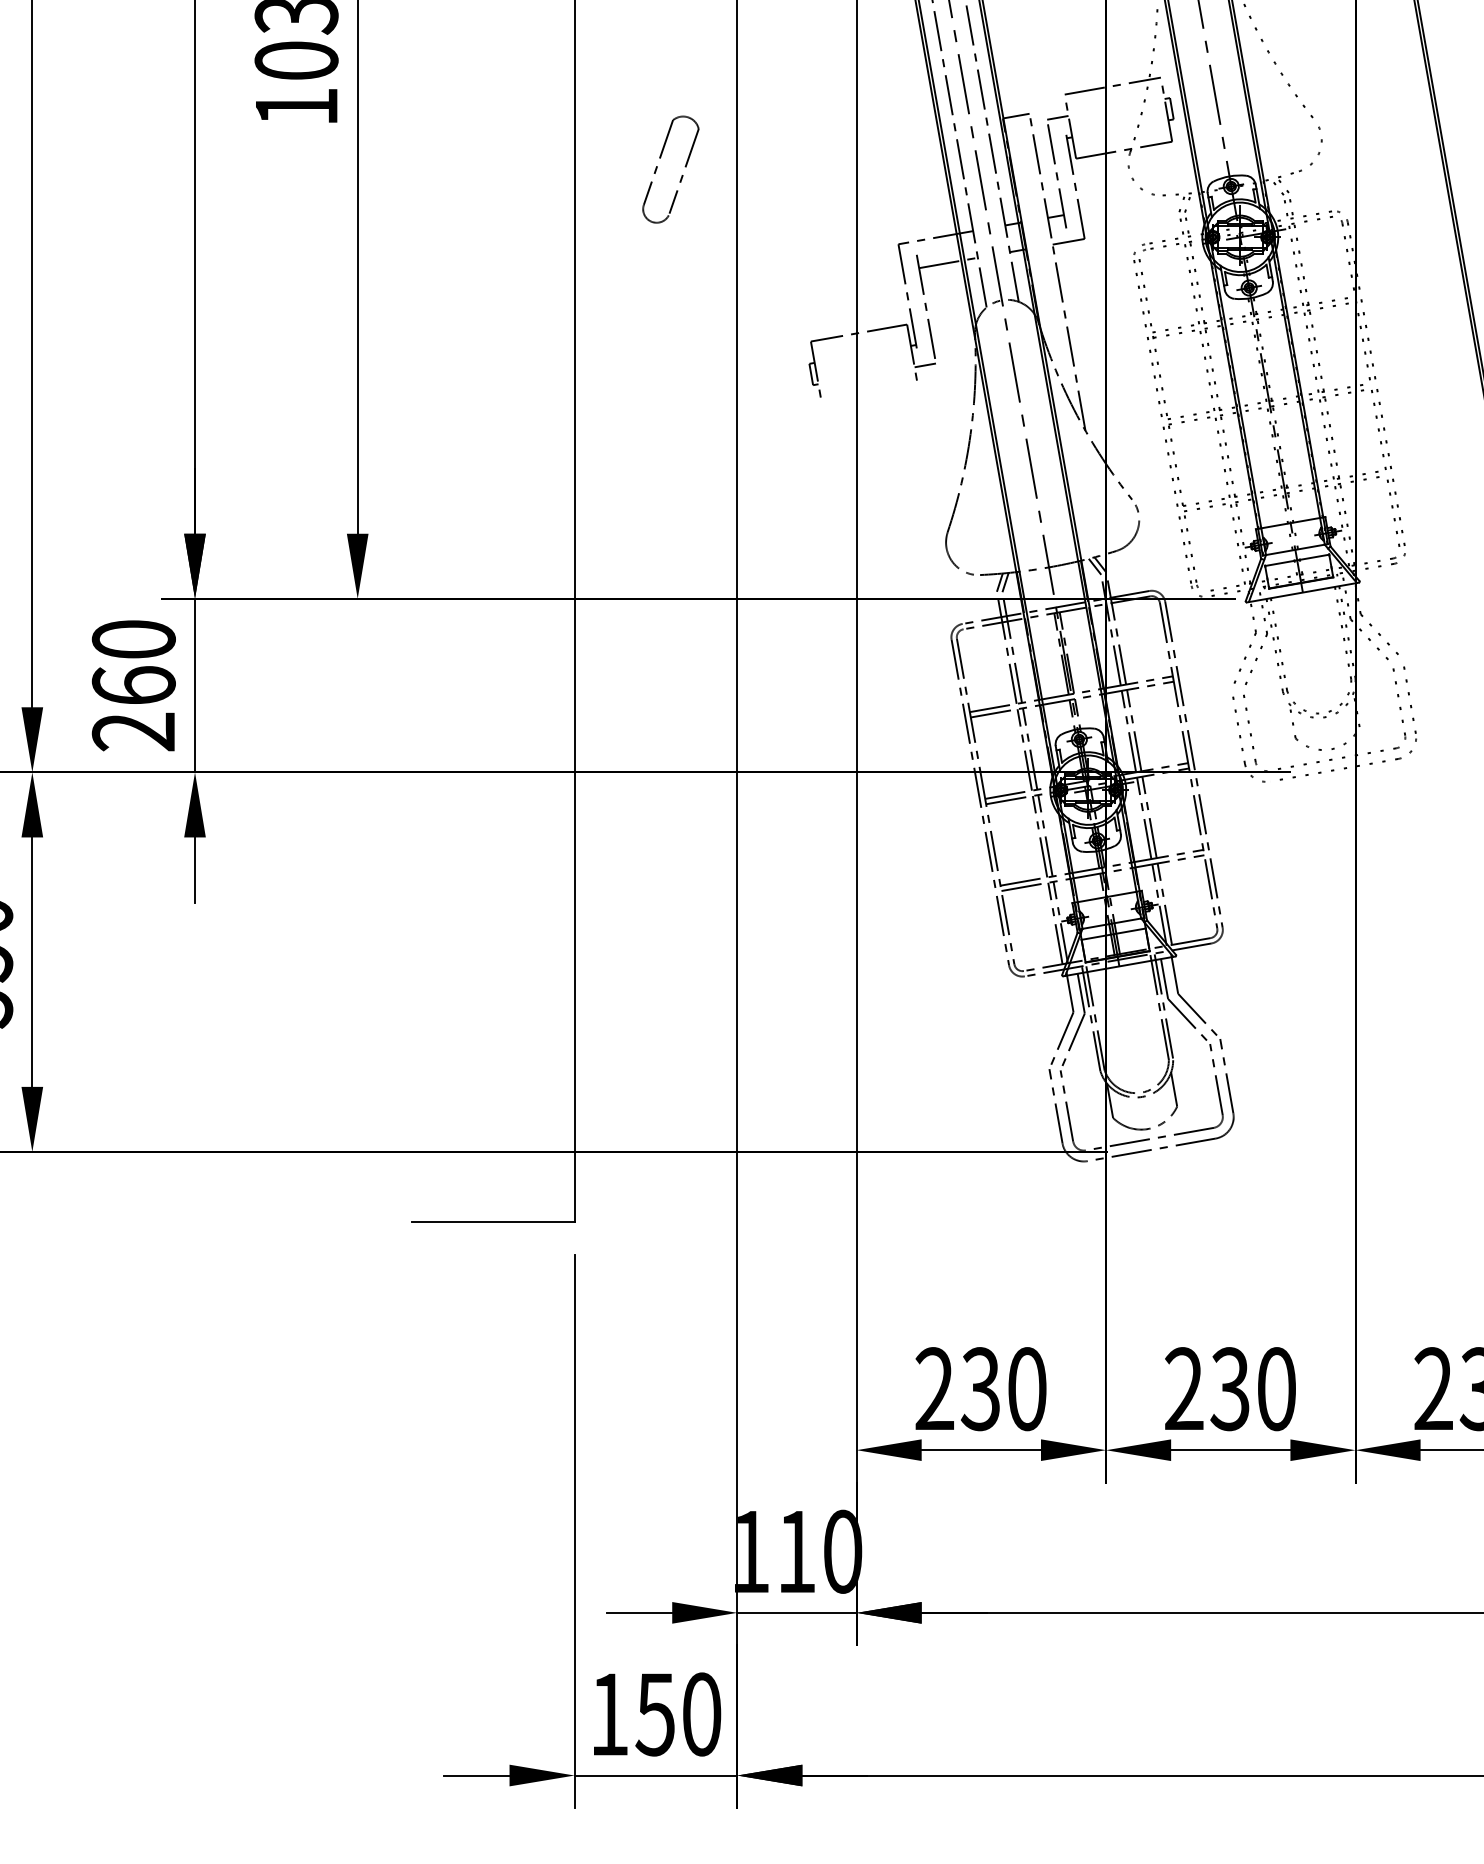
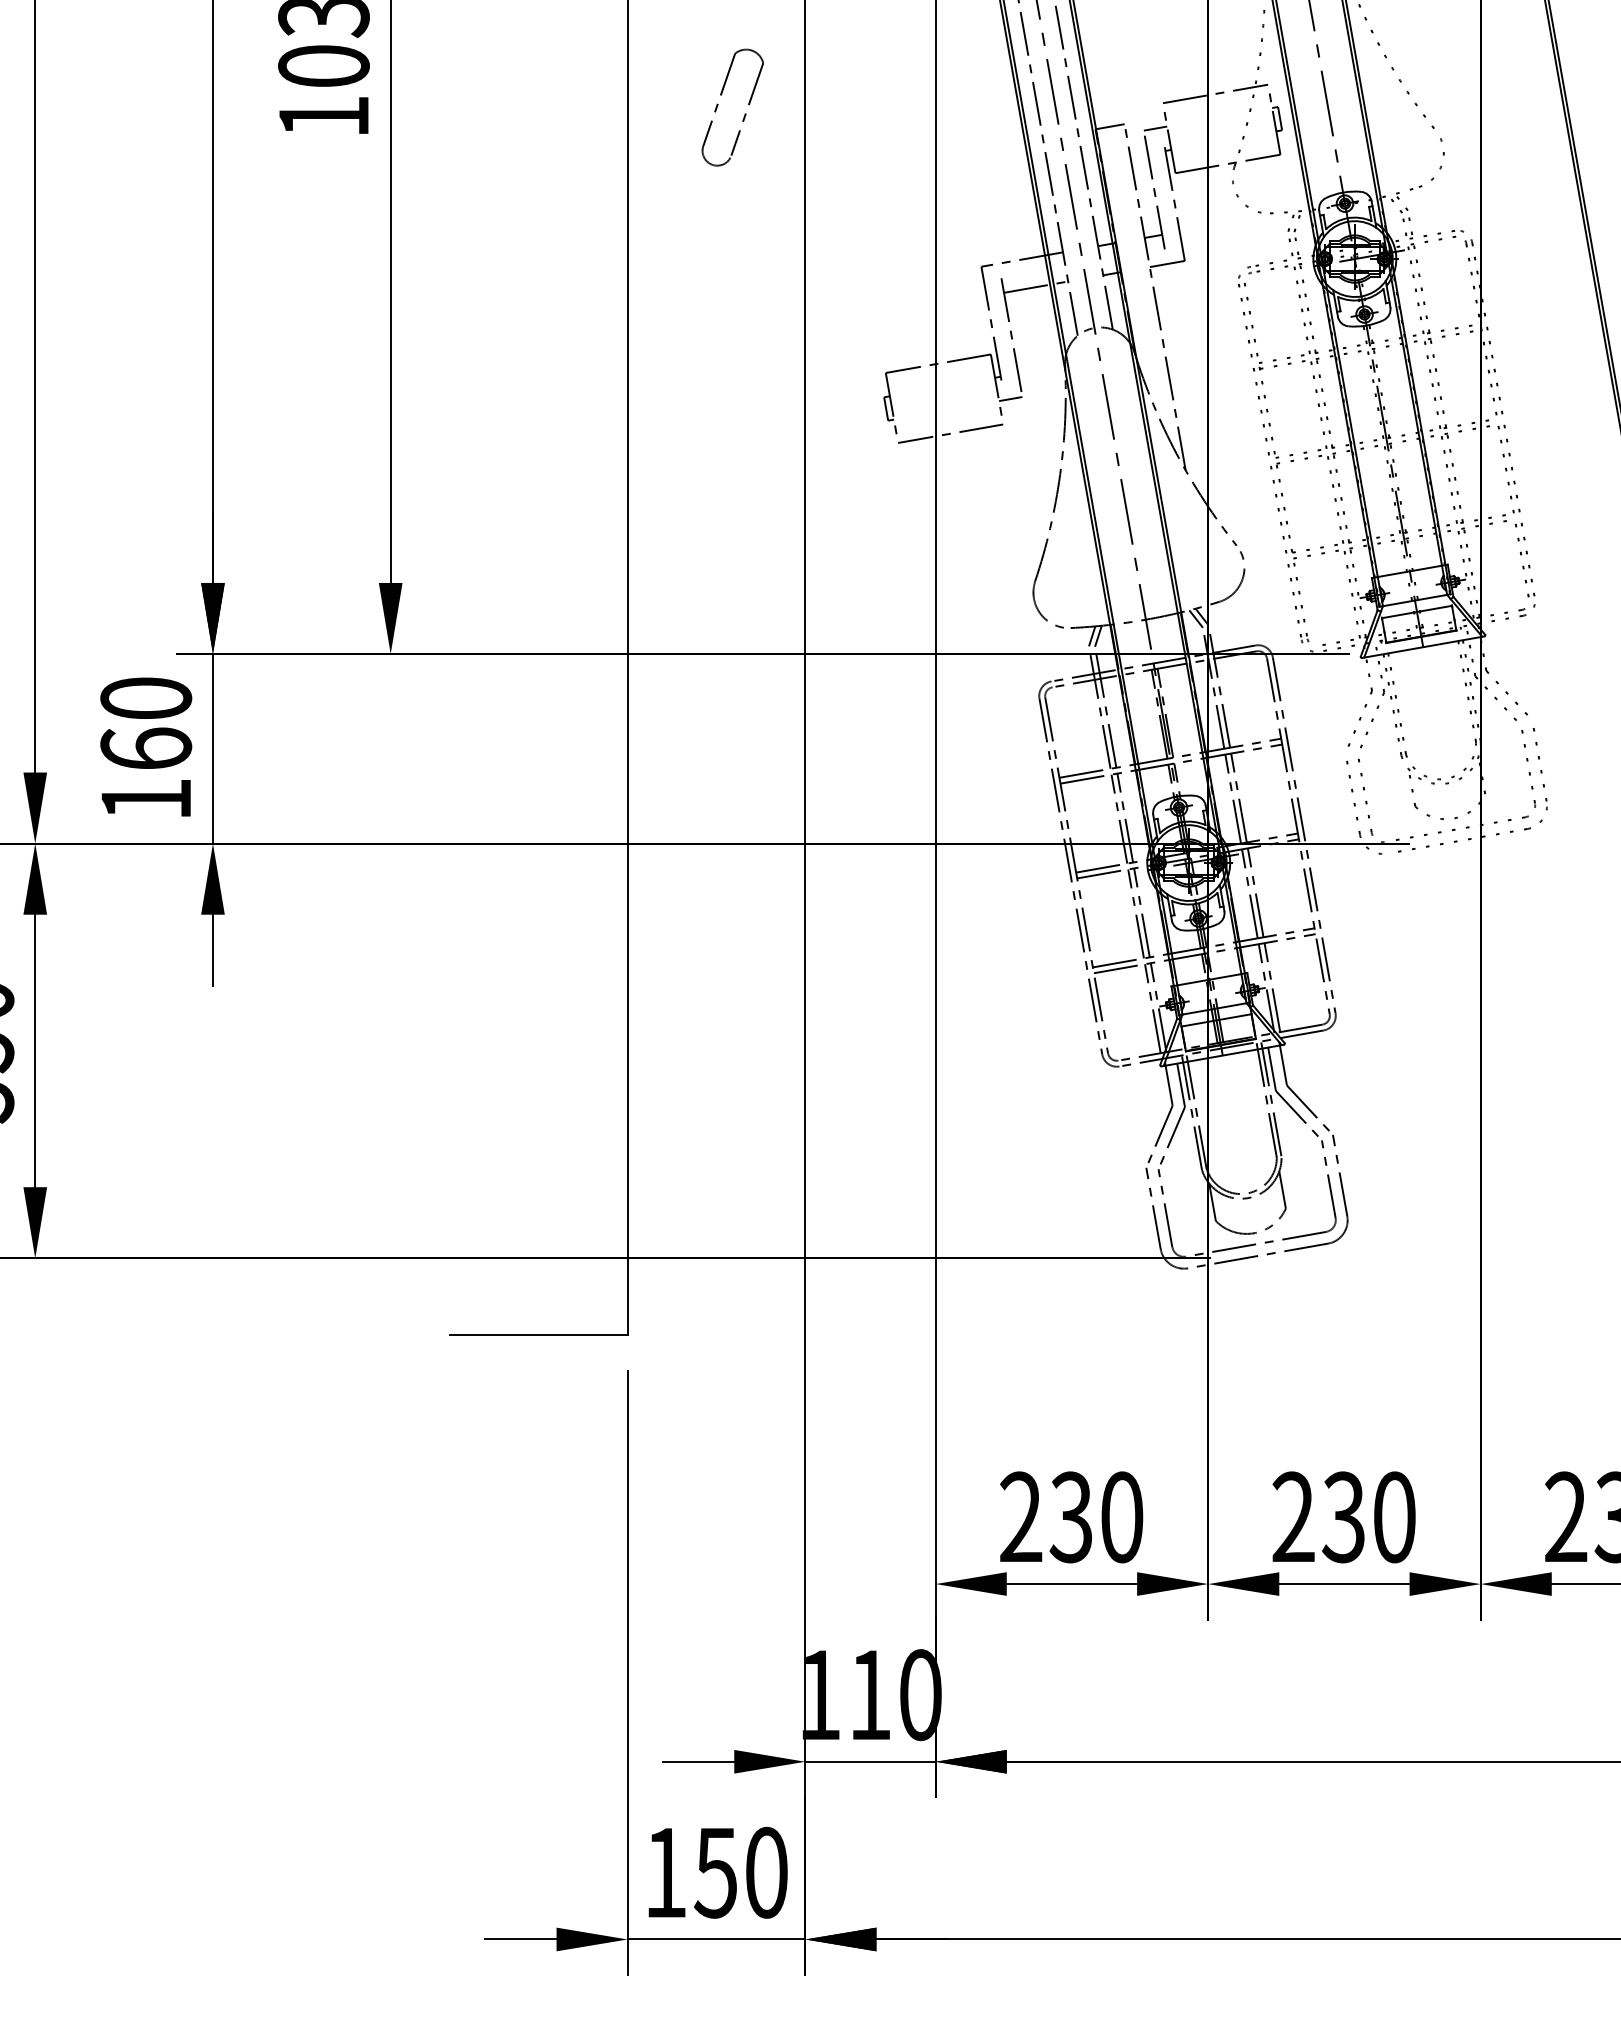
part: (681, 175) -> (744, 114), moved
line: (870, 396) -> (950, 433), added
text: (132, 731) -> (144, 798), 260 -> 160

